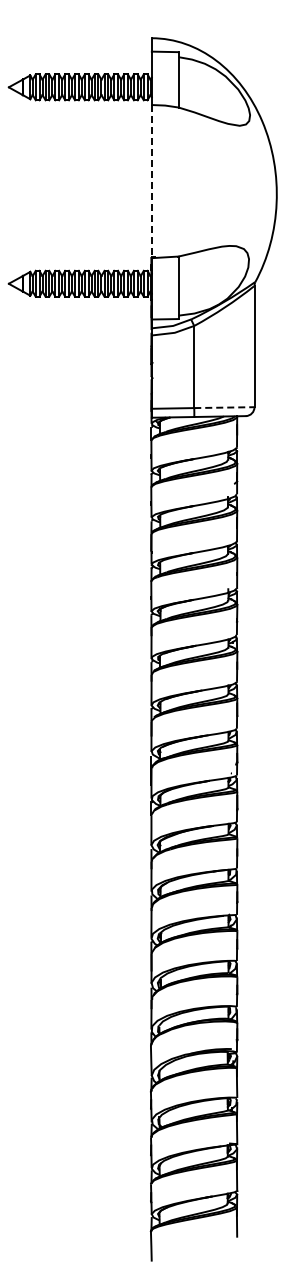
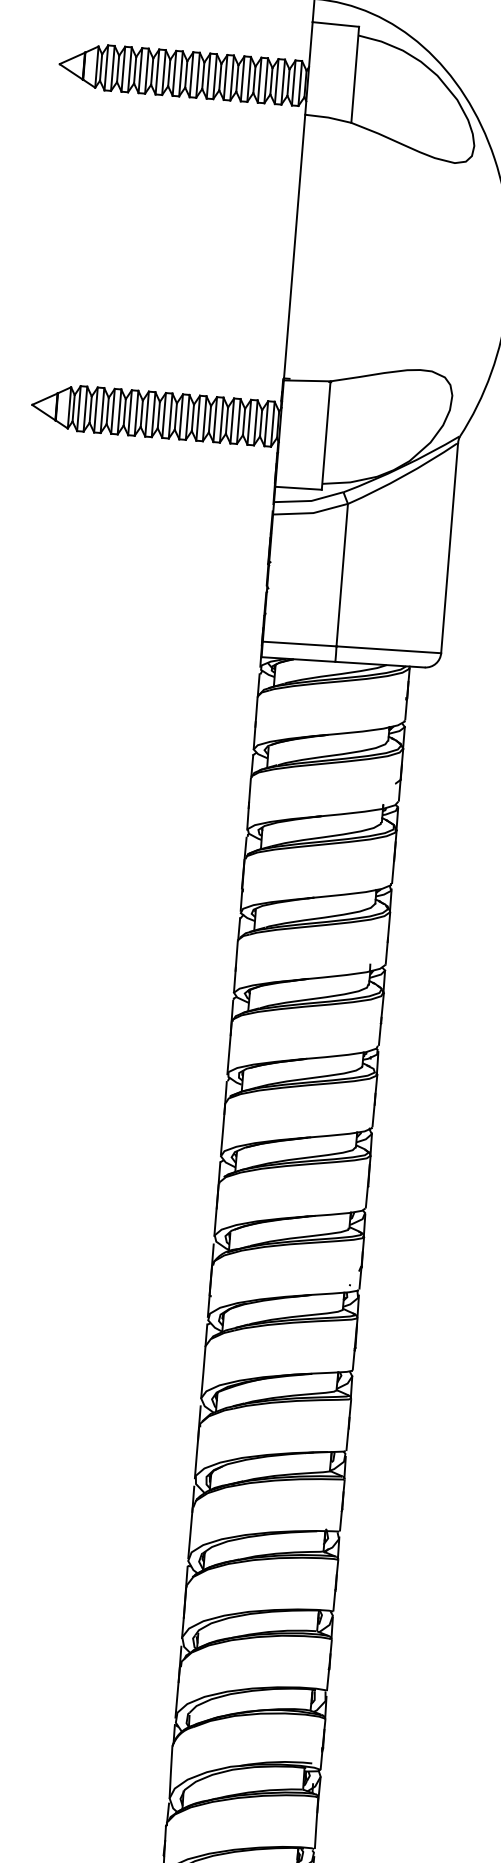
line: (151, 181) -> (293, 247), dashed -> solid
line: (224, 407) -> (389, 649), dashed -> solid

